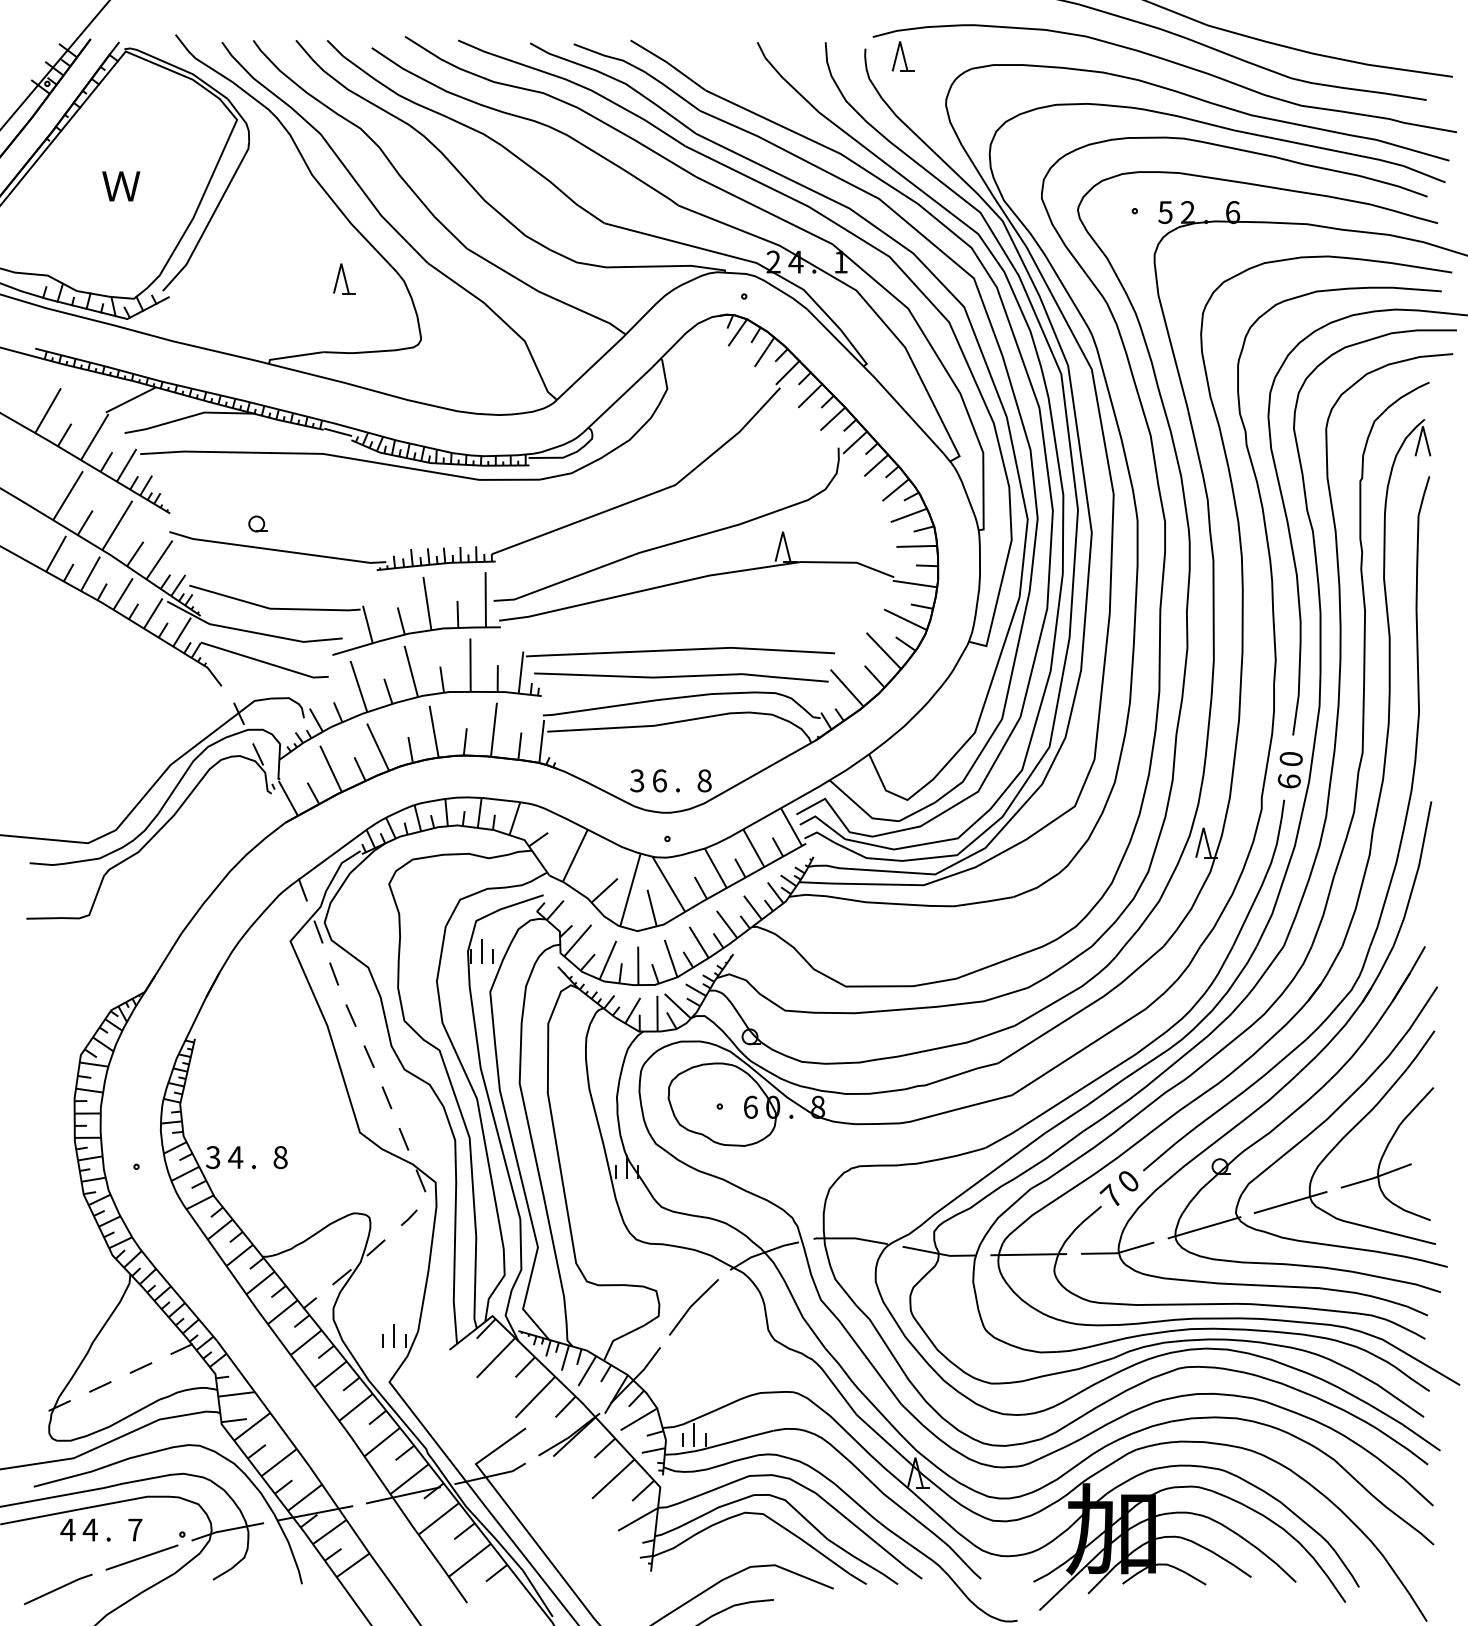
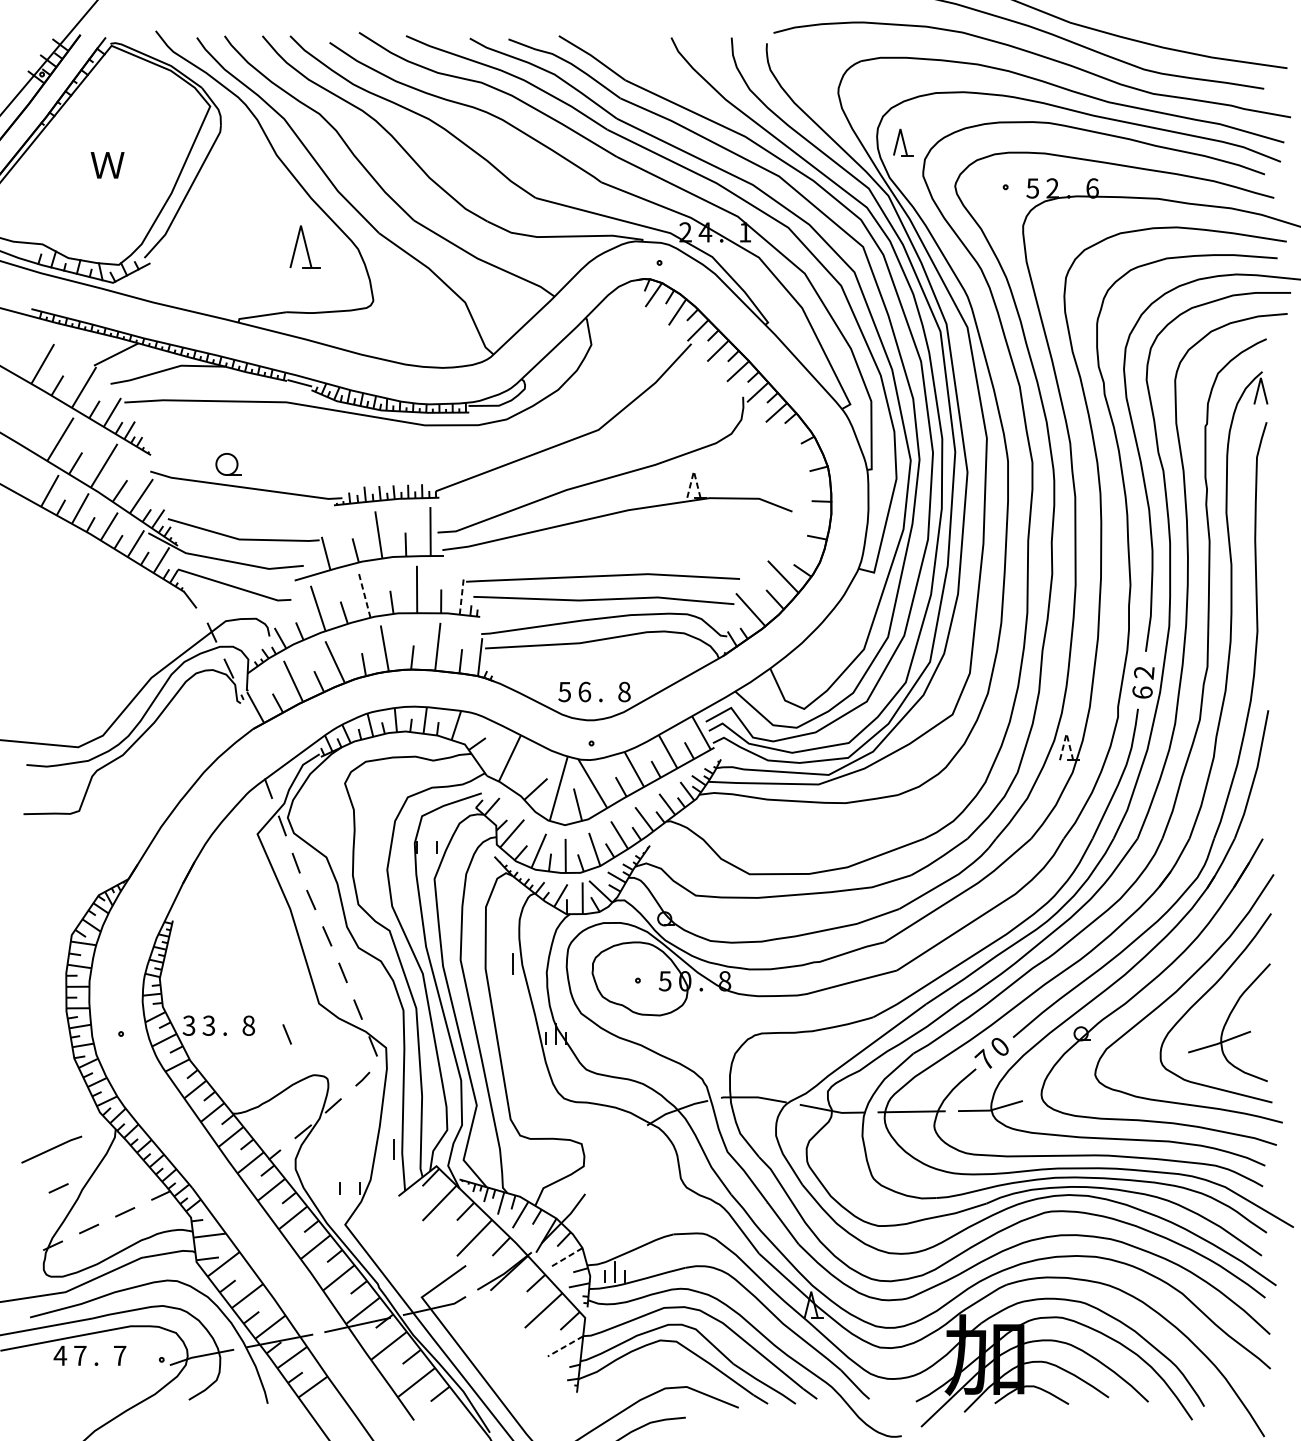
part: (903, 56) -> (903, 142), moved
part: (344, 278) -> (305, 246), size x1.6
line: (896, 489) -> (794, 433), removed
line: (908, 514) -> (805, 456), removed
part: (257, 523) -> (228, 464), size x1.6
line: (783, 531) -> (694, 471), solid -> dashed
line: (917, 545) -> (813, 483), removed
line: (915, 583) -> (811, 517), removed
line: (905, 619) -> (802, 549), removed
line: (411, 671) -> (364, 595), solid -> dashed
line: (521, 672) -> (462, 596), solid -> dashed
text: (1290, 759) -> (1143, 673), 0 -> 2
text: (637, 780) -> (565, 691), 3 -> 5
line: (1203, 827) -> (1066, 733), solid -> dashed
line: (481, 951) -> (512, 963), moved
text: (750, 1106) -> (665, 980), 6 -> 5
text: (235, 1157) -> (208, 1025), 4 -> 3
line: (323, 1167) -> (286, 1034), added
line: (1290, 1202) -> (1143, 1065), removed
line: (1204, 1227) -> (1067, 1087), removed
line: (692, 1306) -> (613, 1157), removed
line: (393, 1335) -> (393, 1148), moved
line: (65, 1340) -> (58, 1187), added
line: (638, 1419) -> (565, 1257), solid -> dashed
line: (638, 1519) -> (565, 1346), solid -> dashed
text: (89, 1529) -> (79, 1355), 4 -> 7
line: (141, 1557) -> (125, 1380), removed
line: (58, 1589) -> (52, 1149), moved

